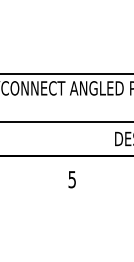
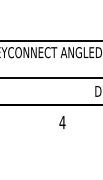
text: (72, 179) -> (62, 122), 5 -> 4

